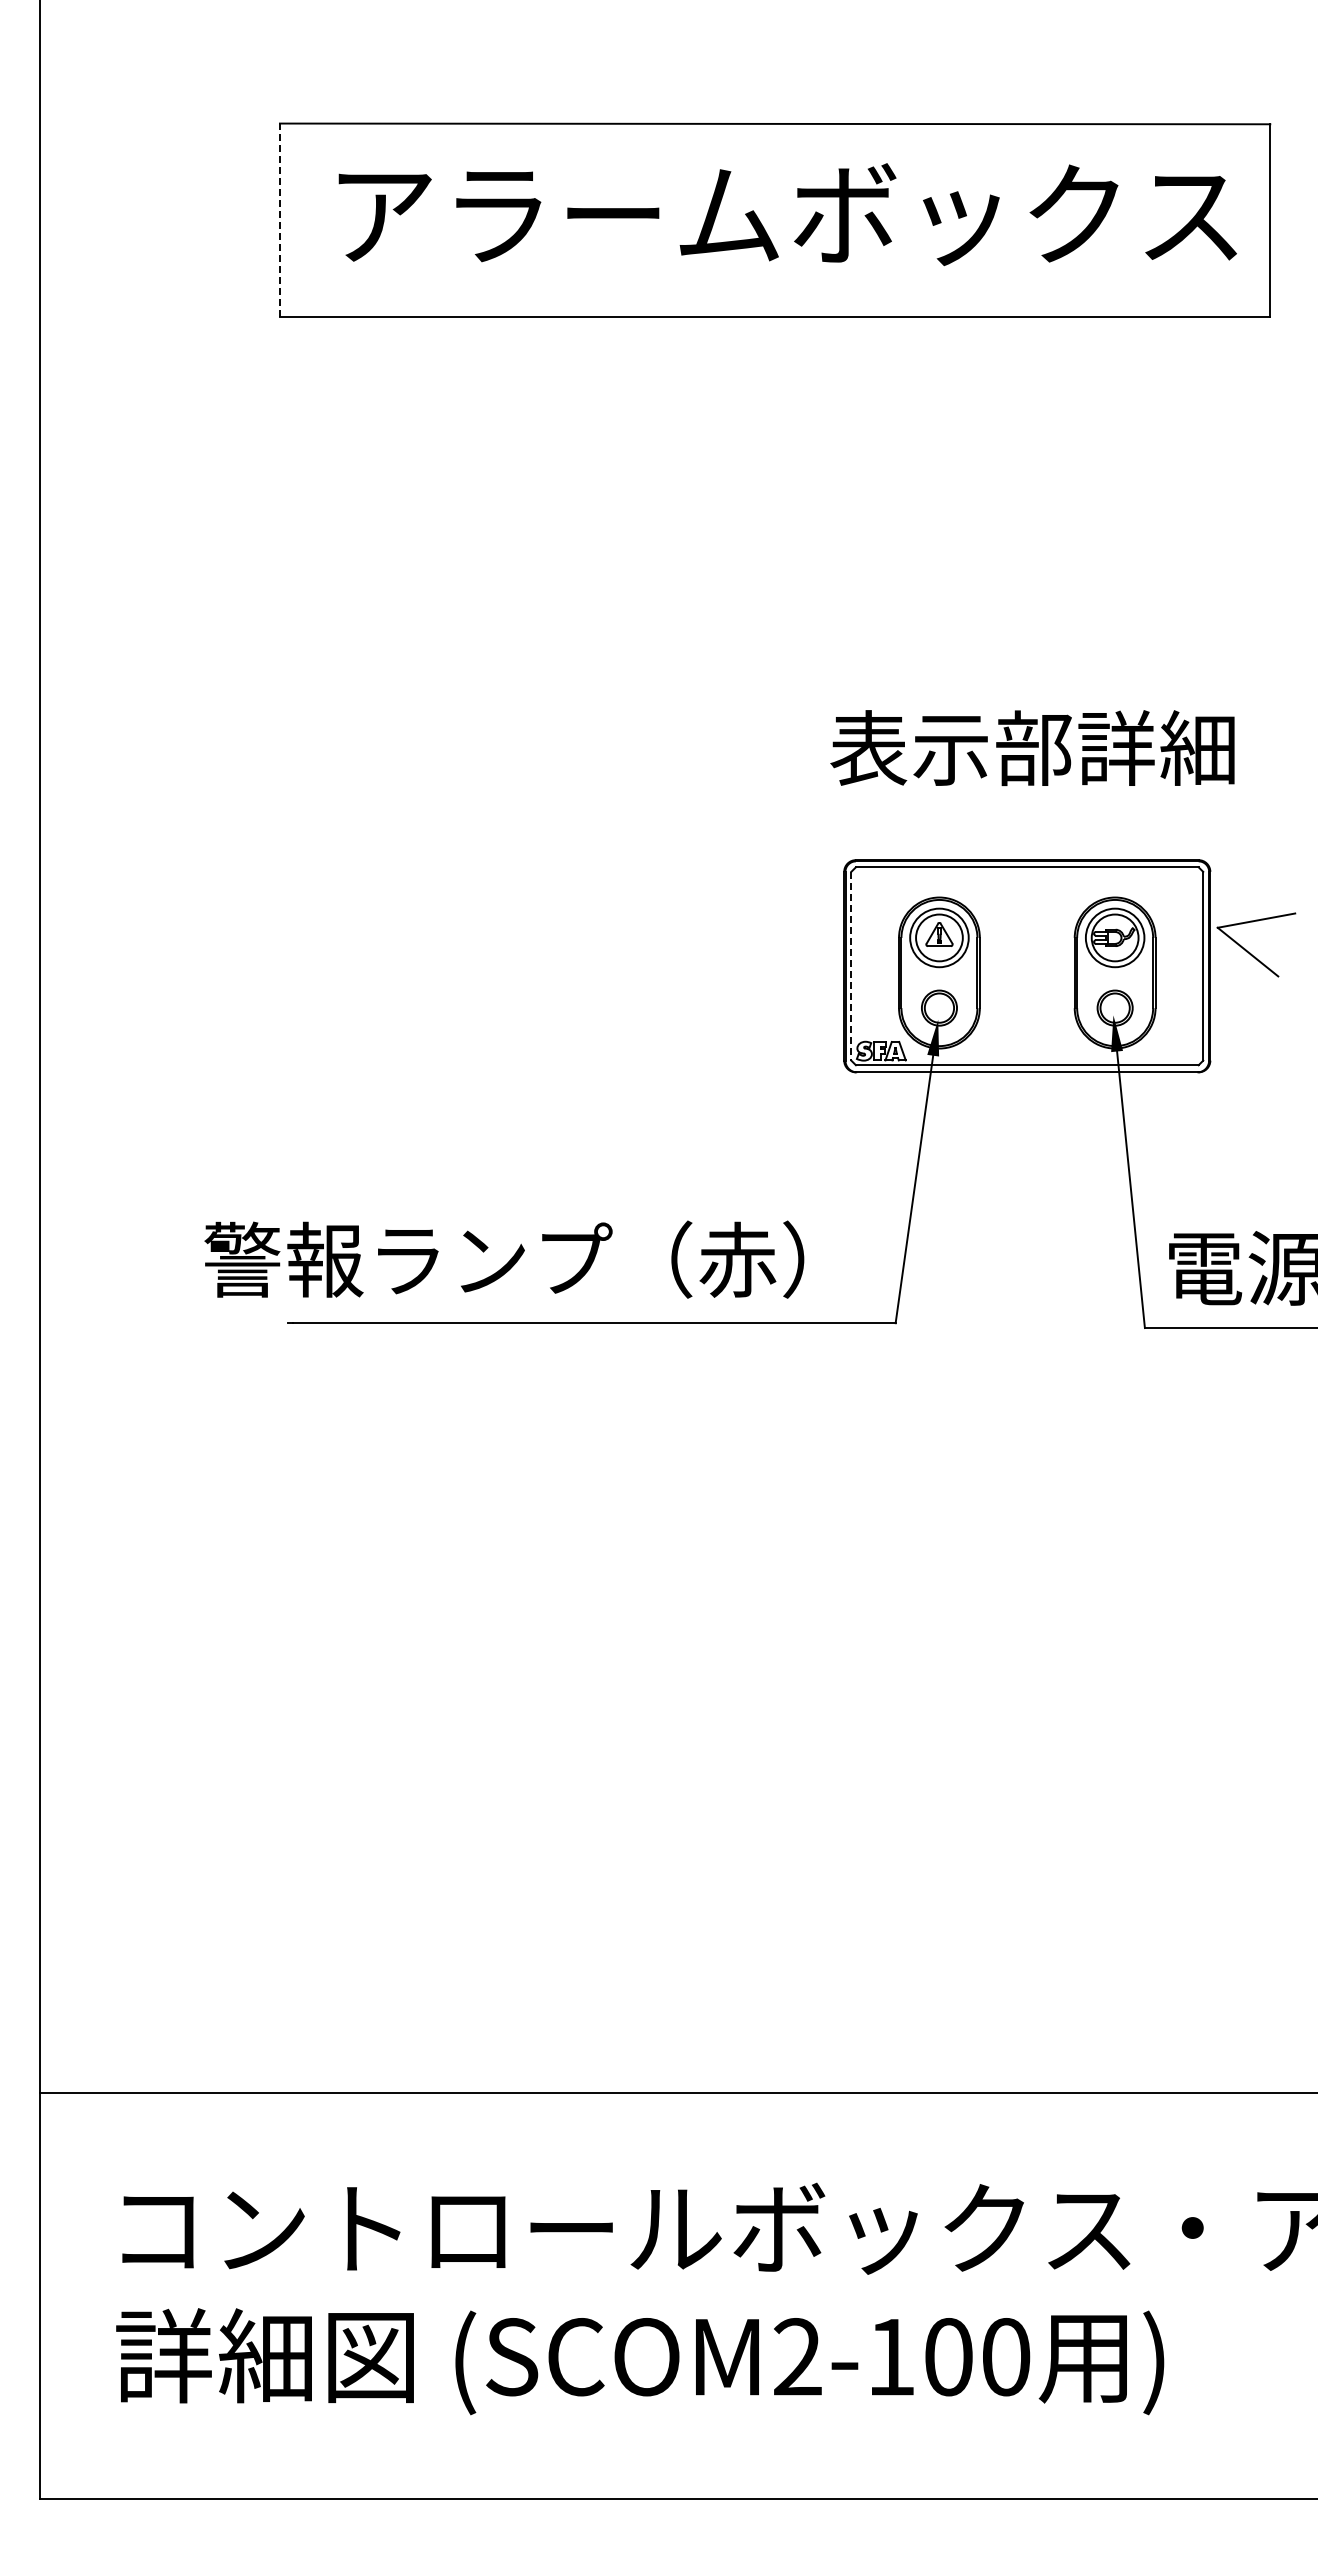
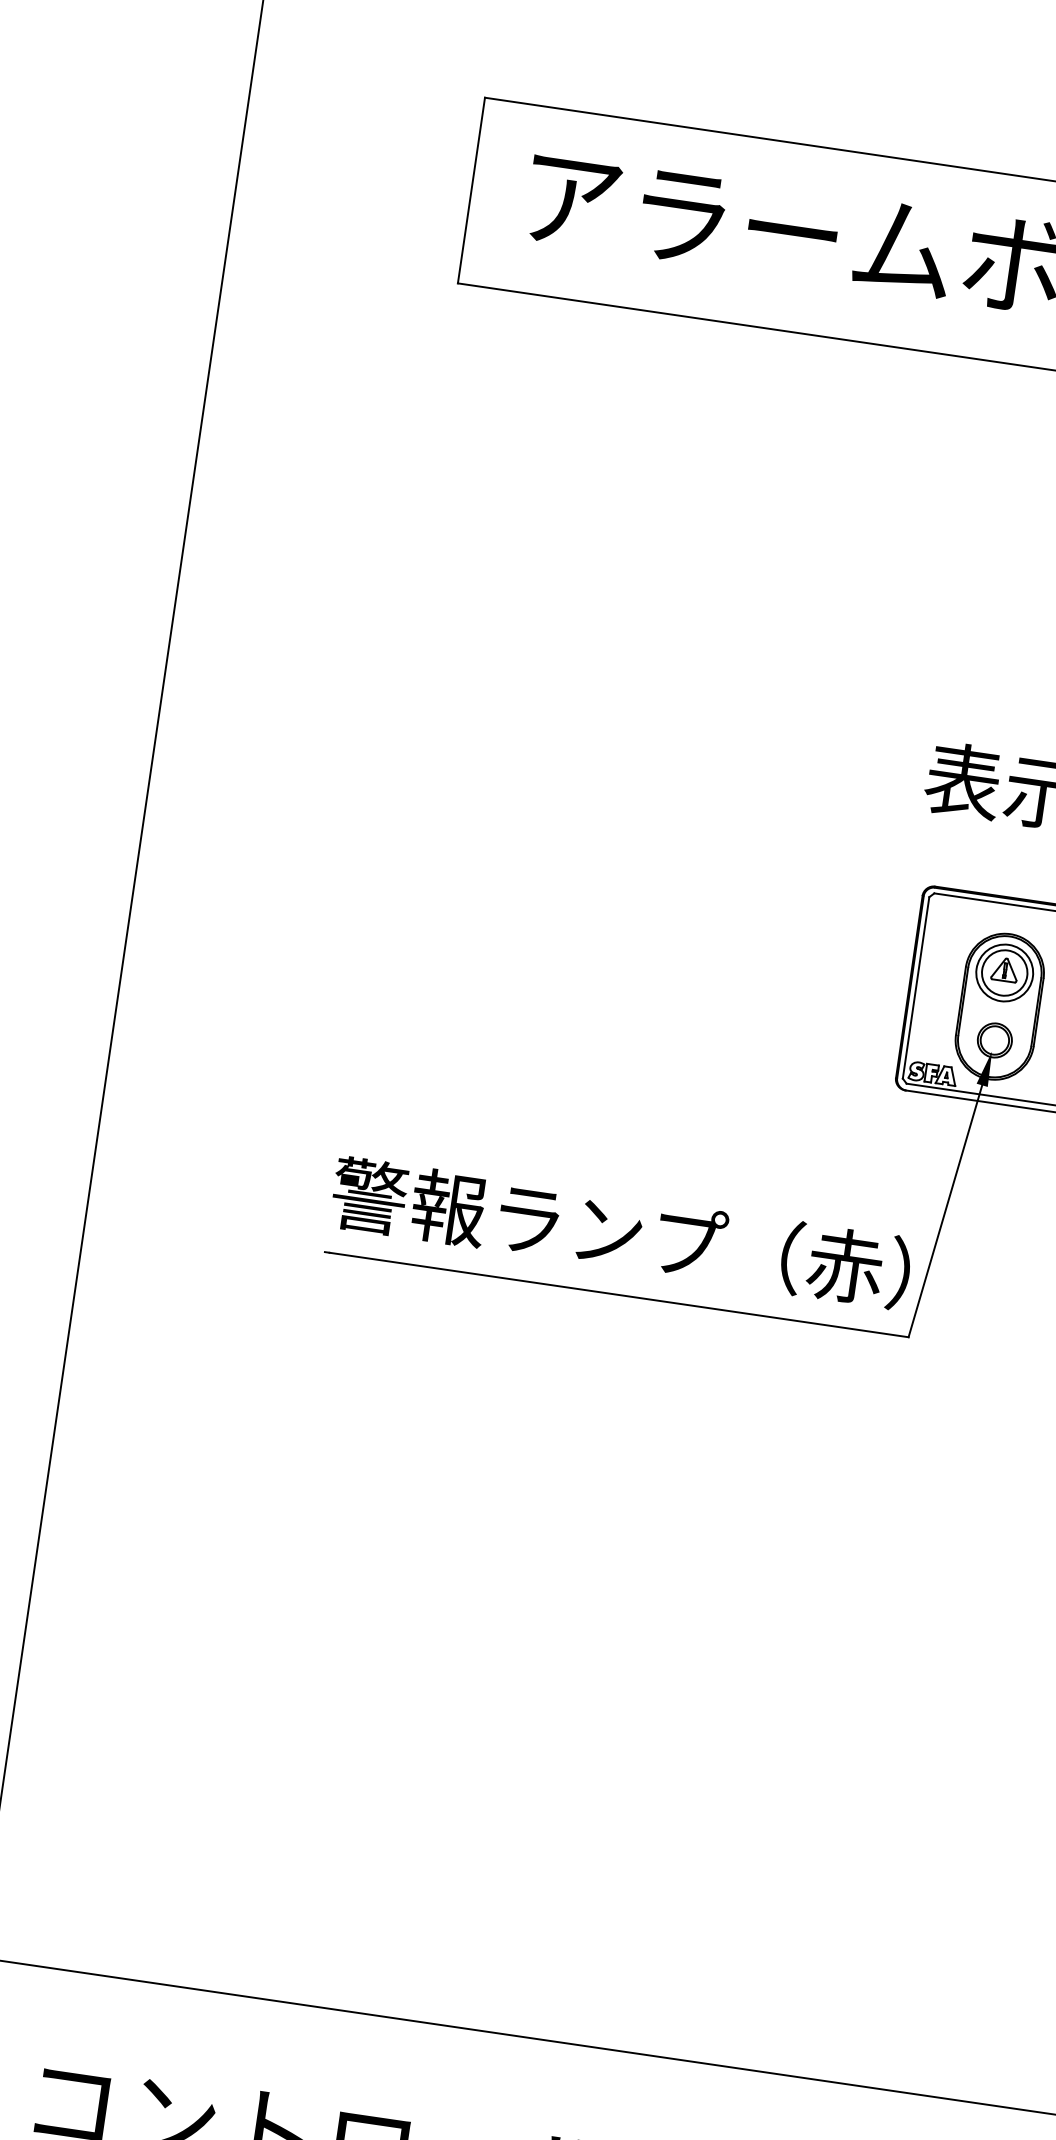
line: (279, 220) -> (470, 190), dashed -> solid
line: (851, 966) -> (916, 988), dashed -> solid
text: (504, 1259) -> (621, 1232), moved

